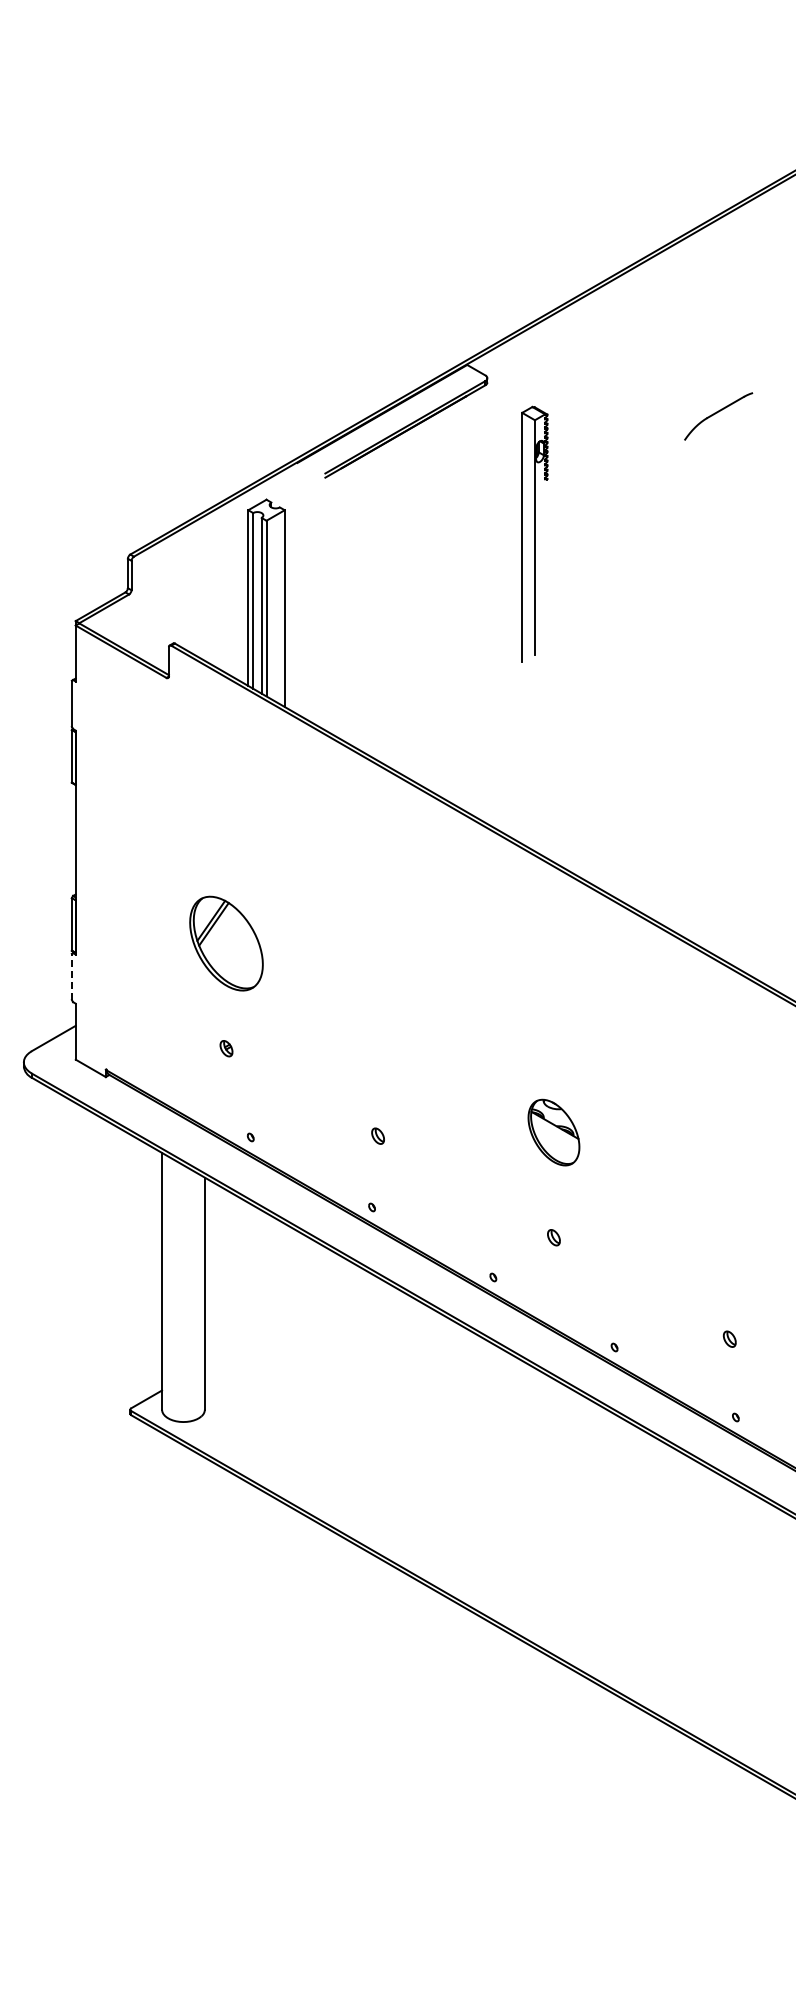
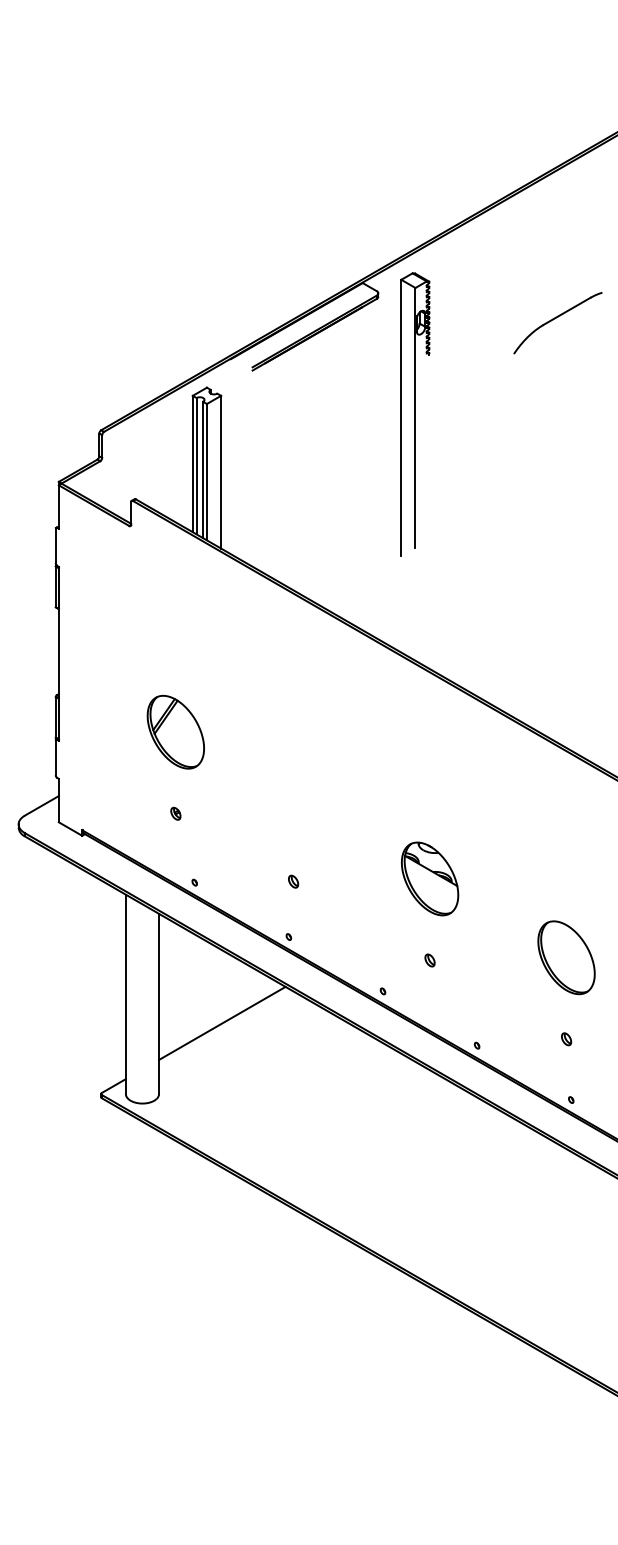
part: (718, 416) -> (557, 323), size x1.67
part: (534, 534) -> (414, 414), size x1.43
line: (71, 976) -> (55, 757), dashed -> solid
part: (553, 1132) -> (429, 878), size x1.43
part: (729, 1233) -> (566, 957), added
line: (285, 1318) -> (221, 1023), added

